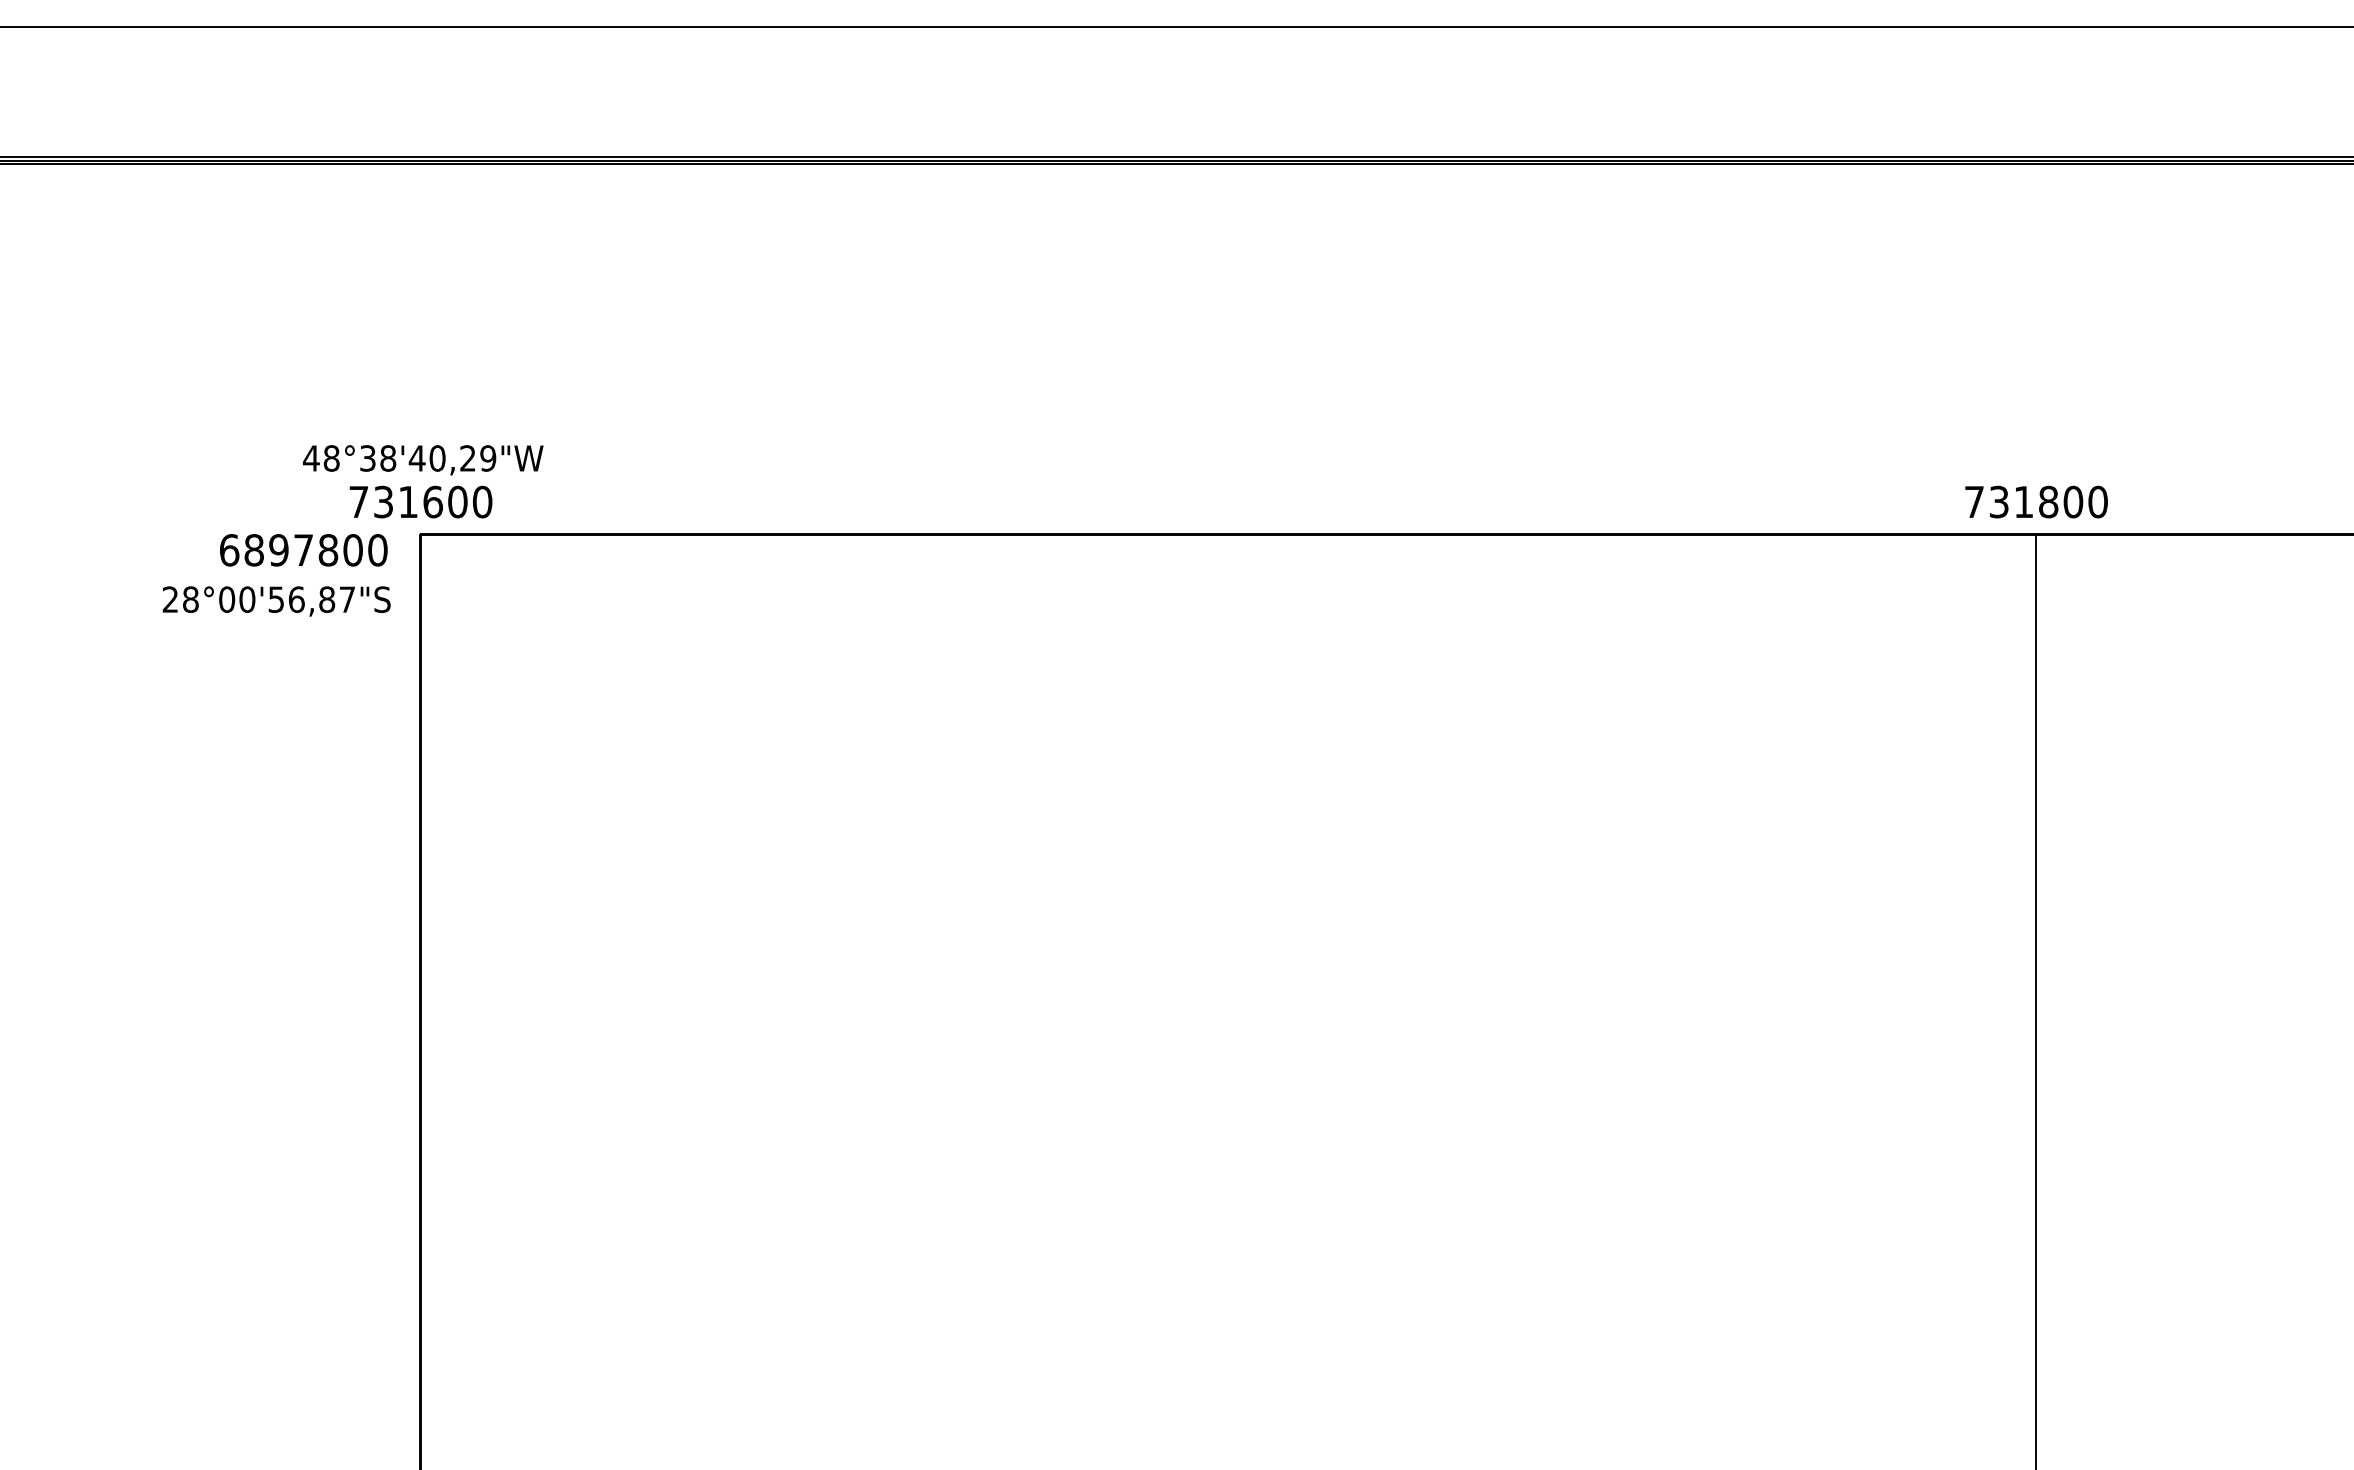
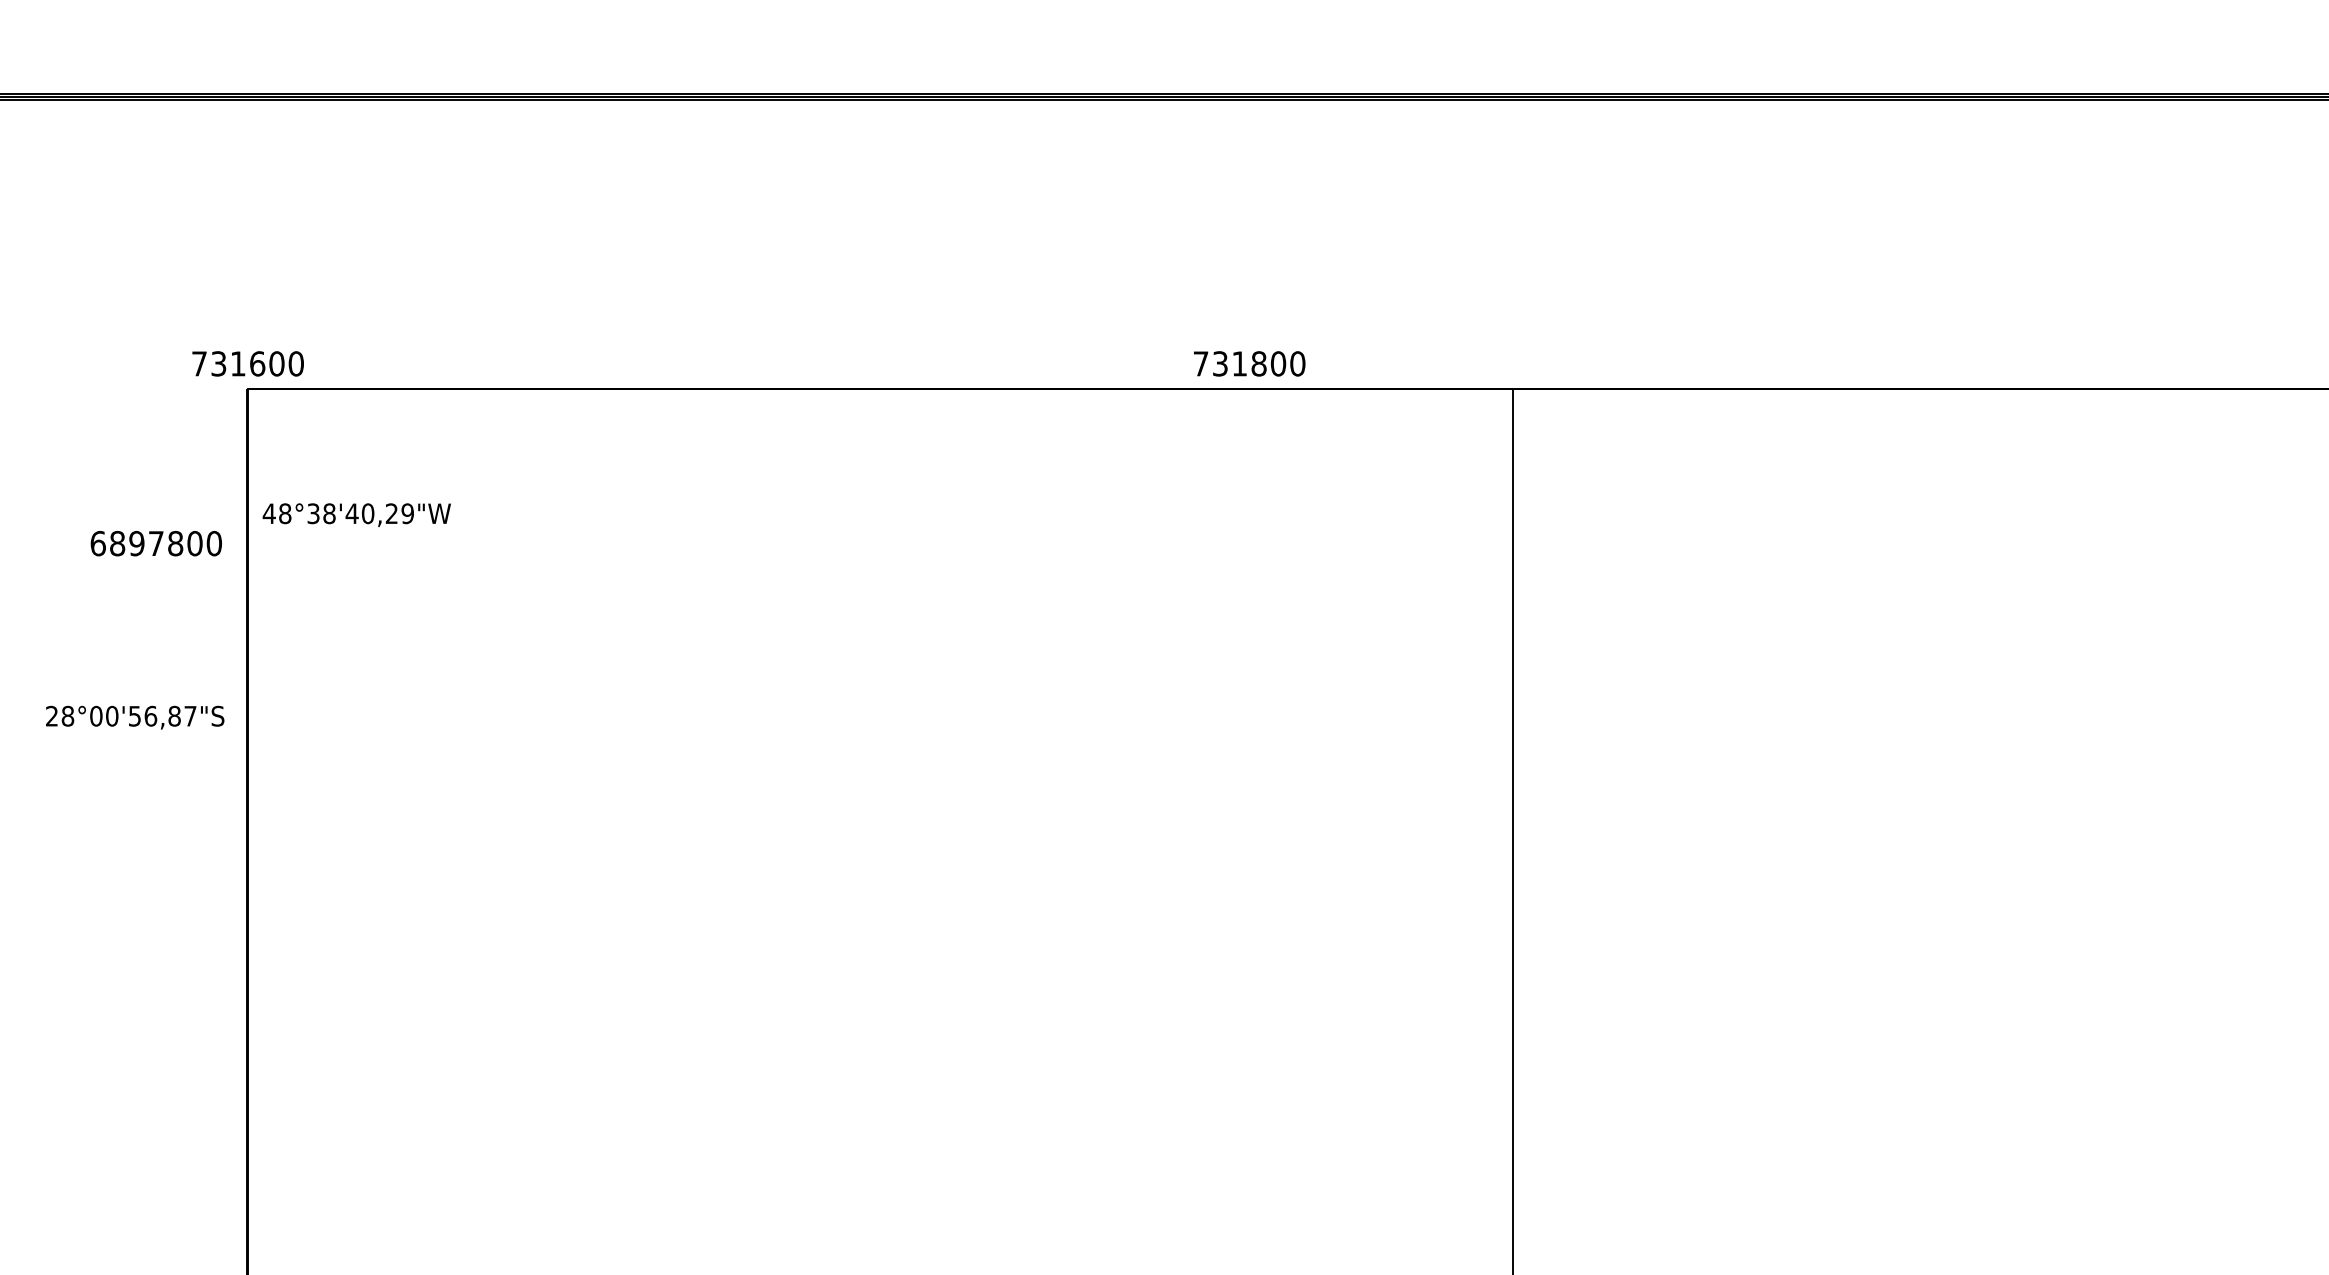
text: (422, 459) -> (356, 514), moved
text: (2036, 501) -> (1249, 363), moved
text: (302, 550) -> (155, 543), moved
text: (277, 601) -> (135, 717), moved

